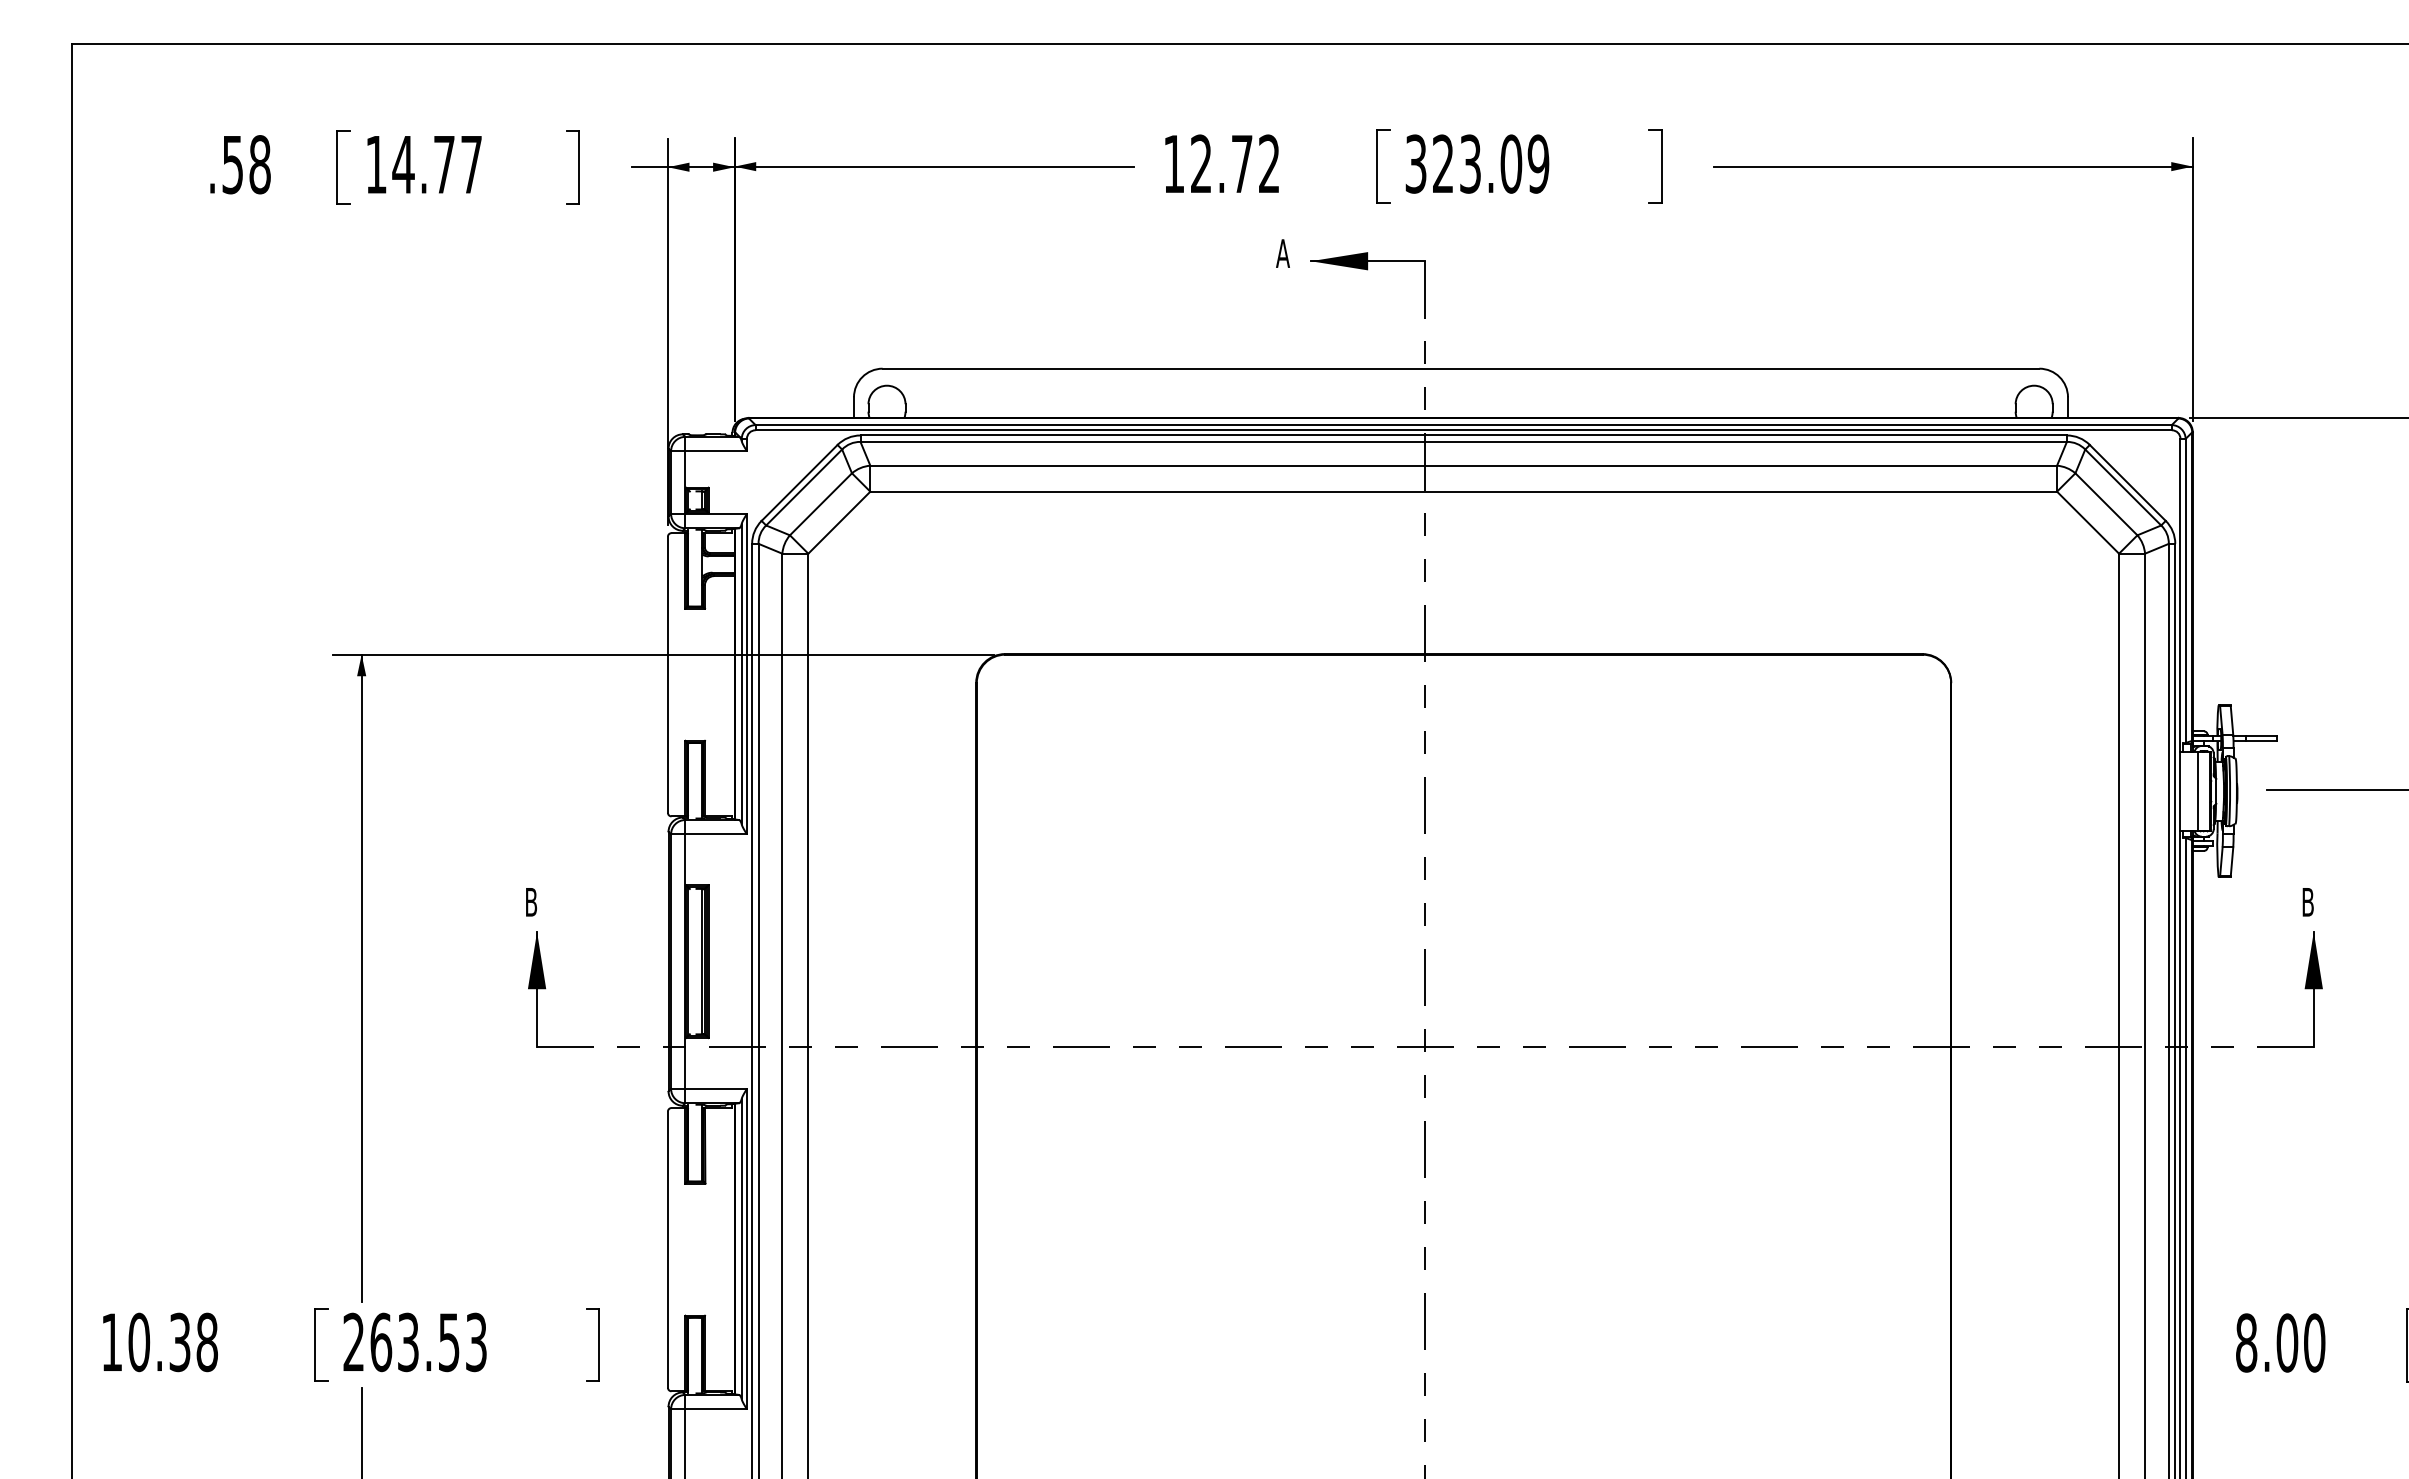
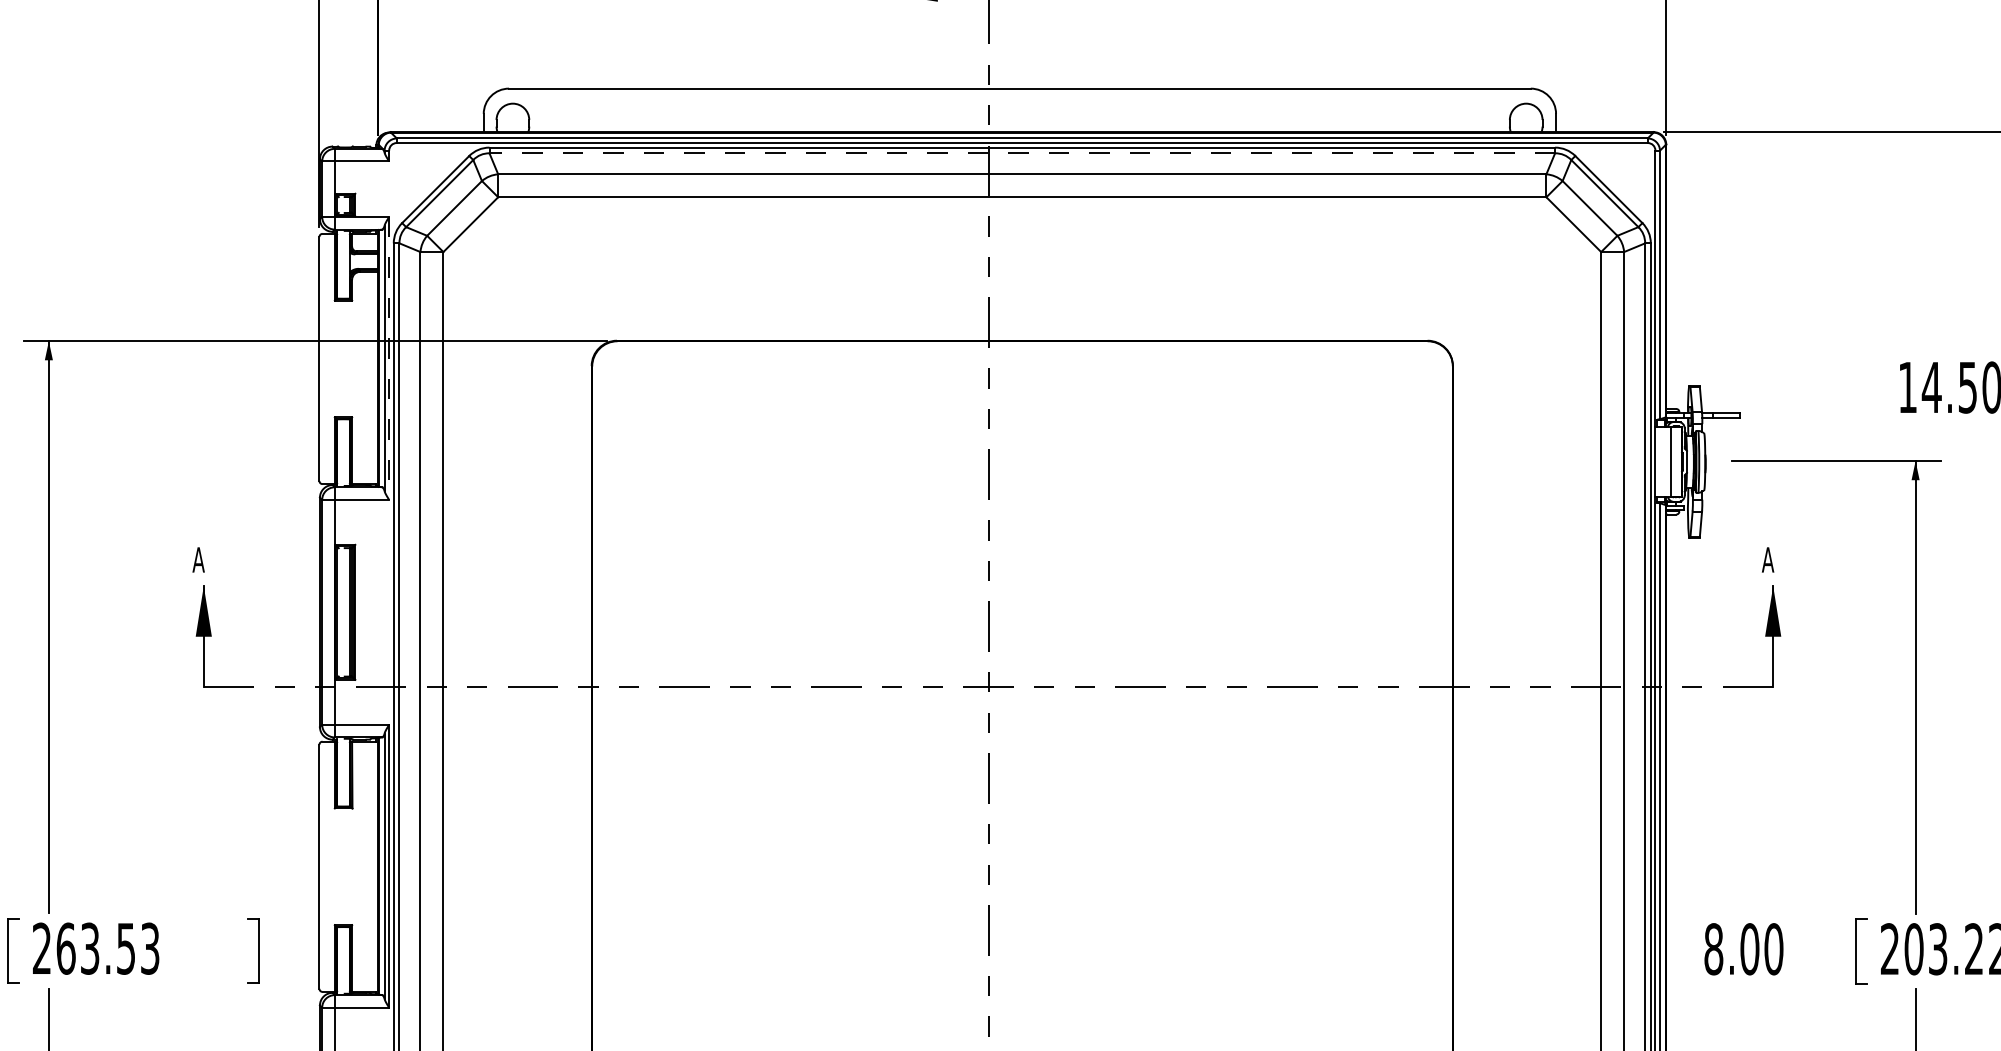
line: (1463, 441) -> (1022, 152), solid -> dashed
line: (746, 674) -> (388, 358), solid -> dashed
text: (531, 902) -> (198, 560), B -> A
text: (2307, 902) -> (1767, 560), B -> A

